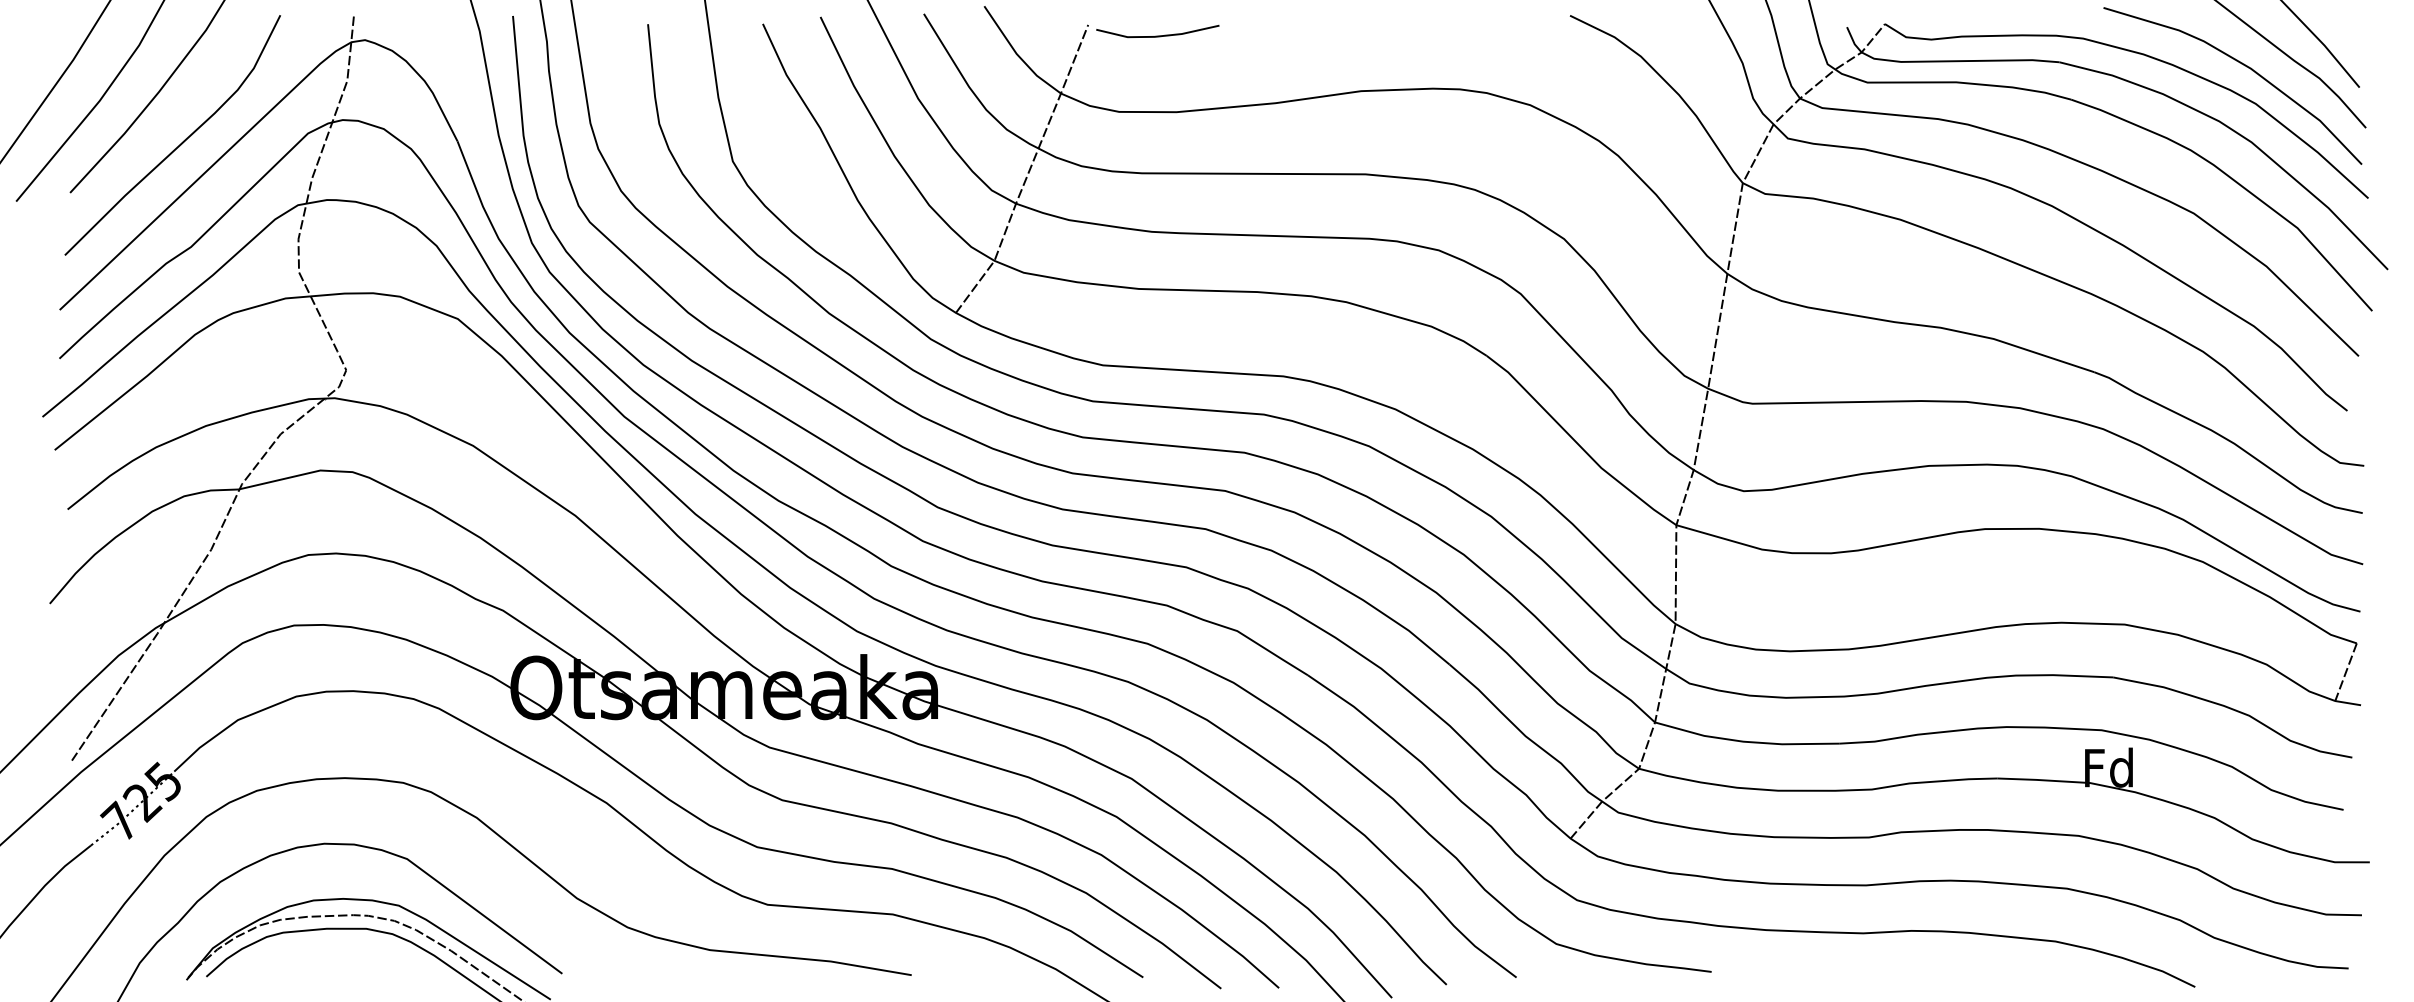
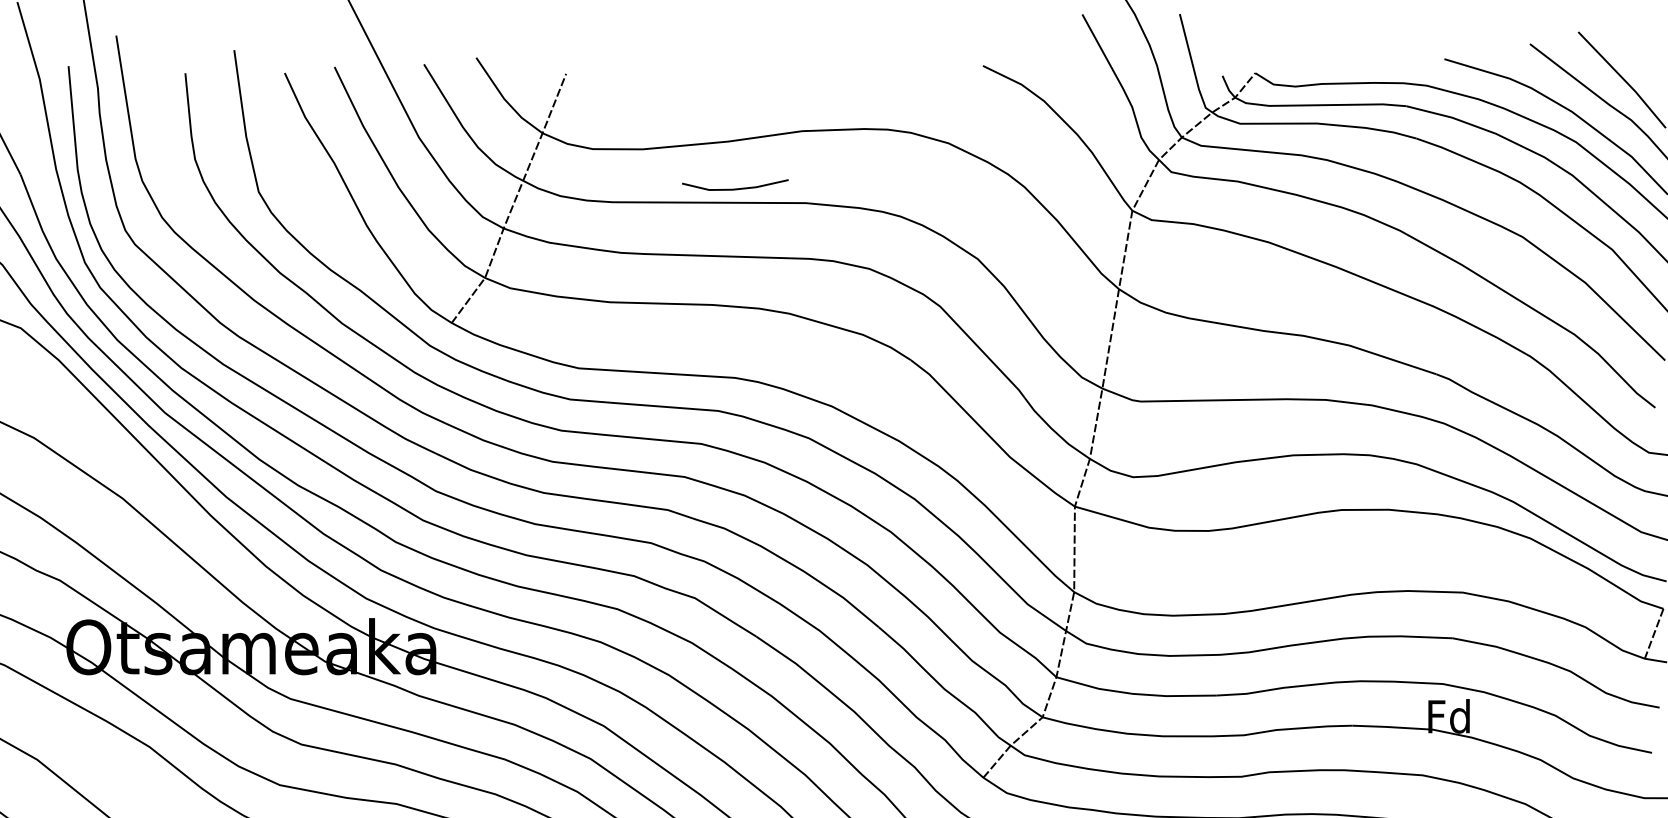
line: (1157, 35) -> (735, 188), moved

